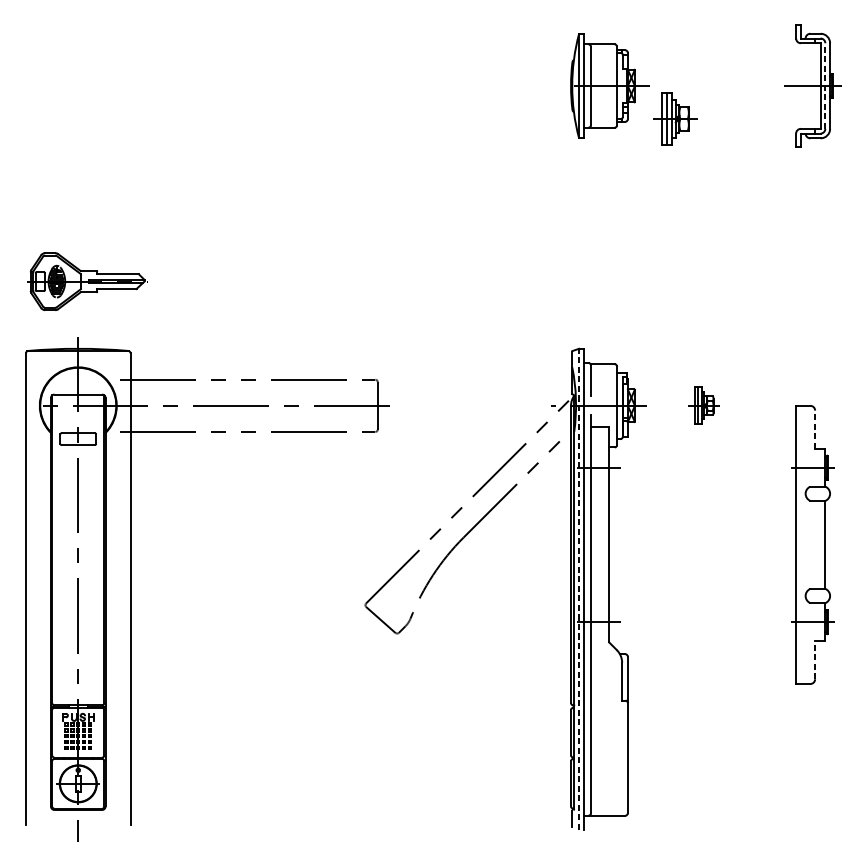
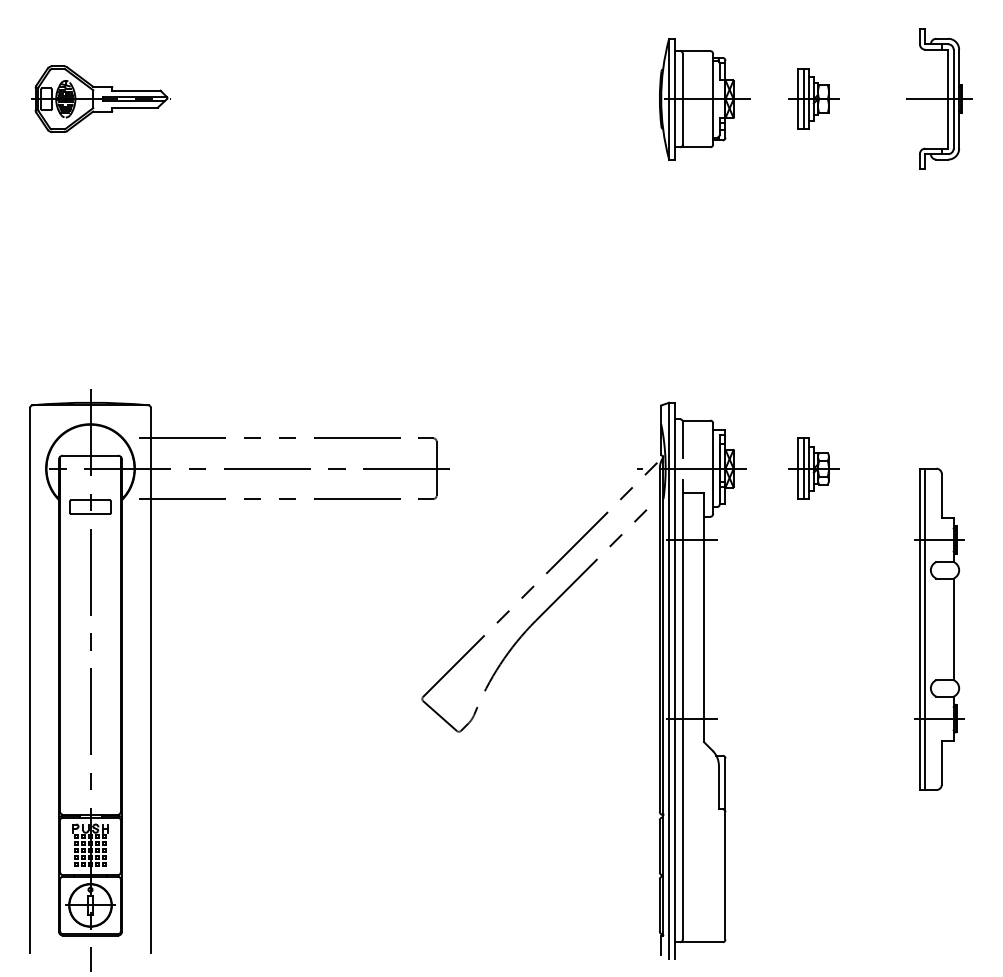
line: (825, 85) -> (953, 98), dashed -> solid
part: (675, 118) -> (813, 98), moved
part: (86, 281) -> (100, 98), moved
part: (704, 405) -> (813, 468), size x1.43
line: (814, 429) -> (941, 496), dashed -> solid
line: (800, 545) -> (925, 629), added
line: (579, 589) -> (669, 680), dashed -> solid
line: (814, 660) -> (941, 762), dashed -> solid

